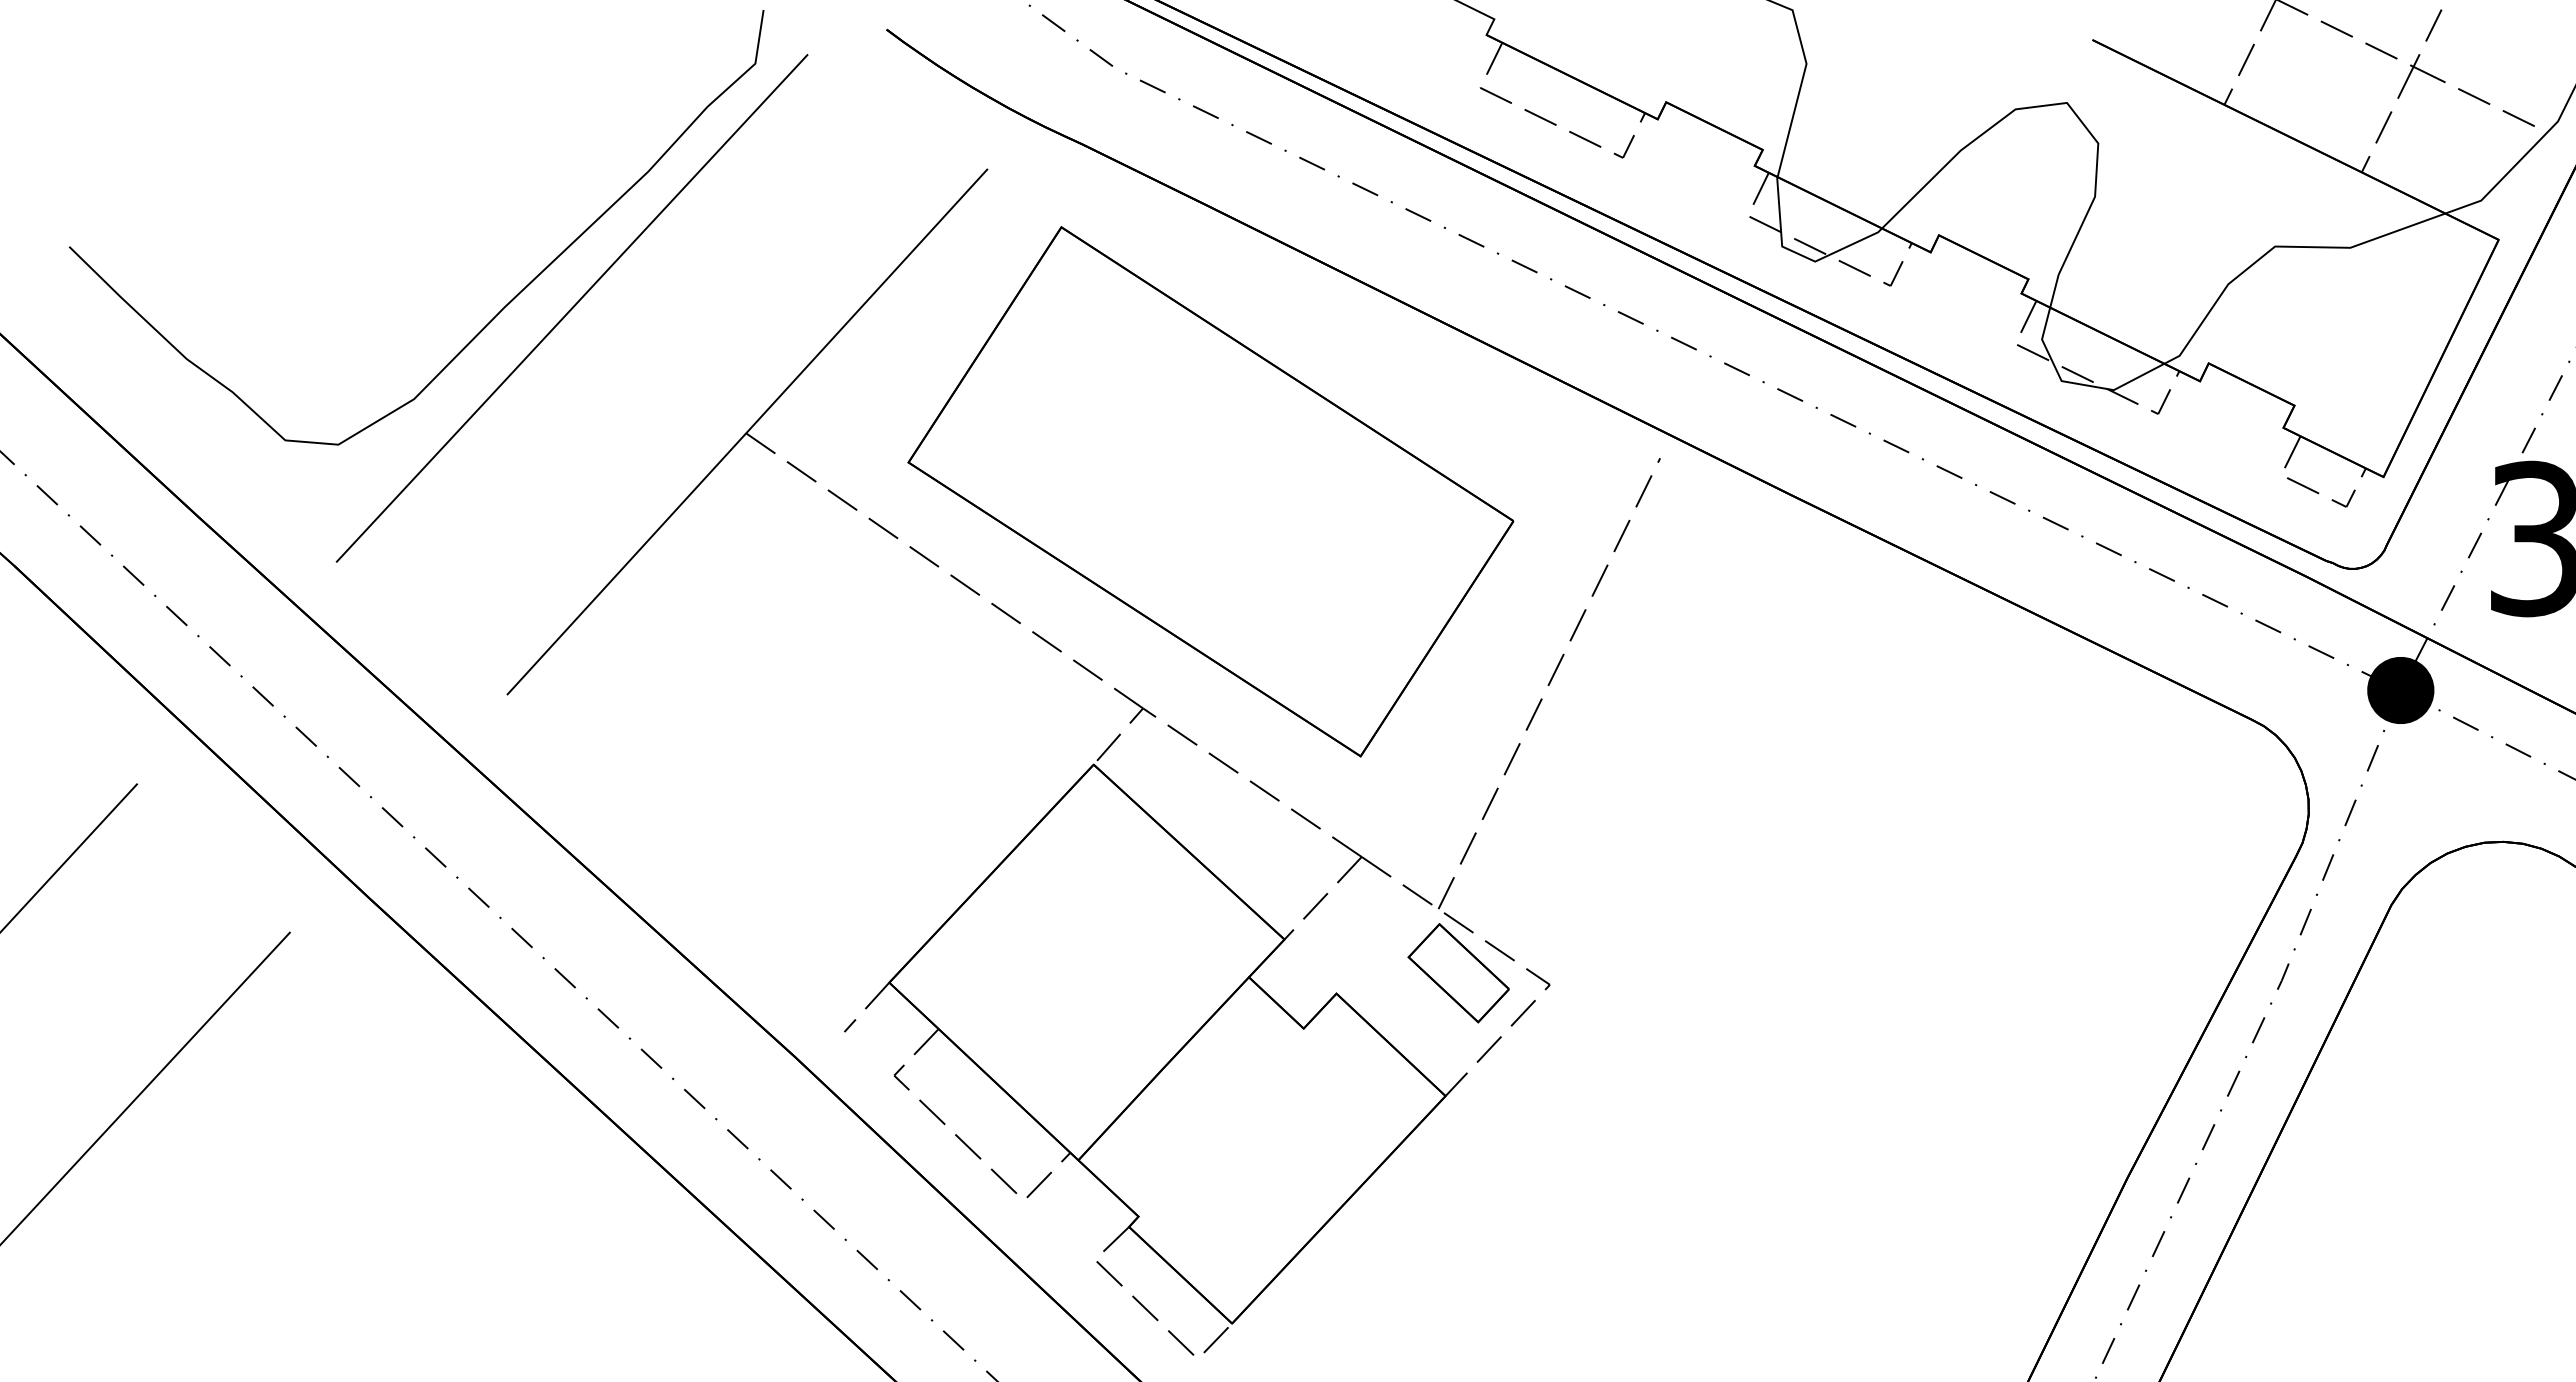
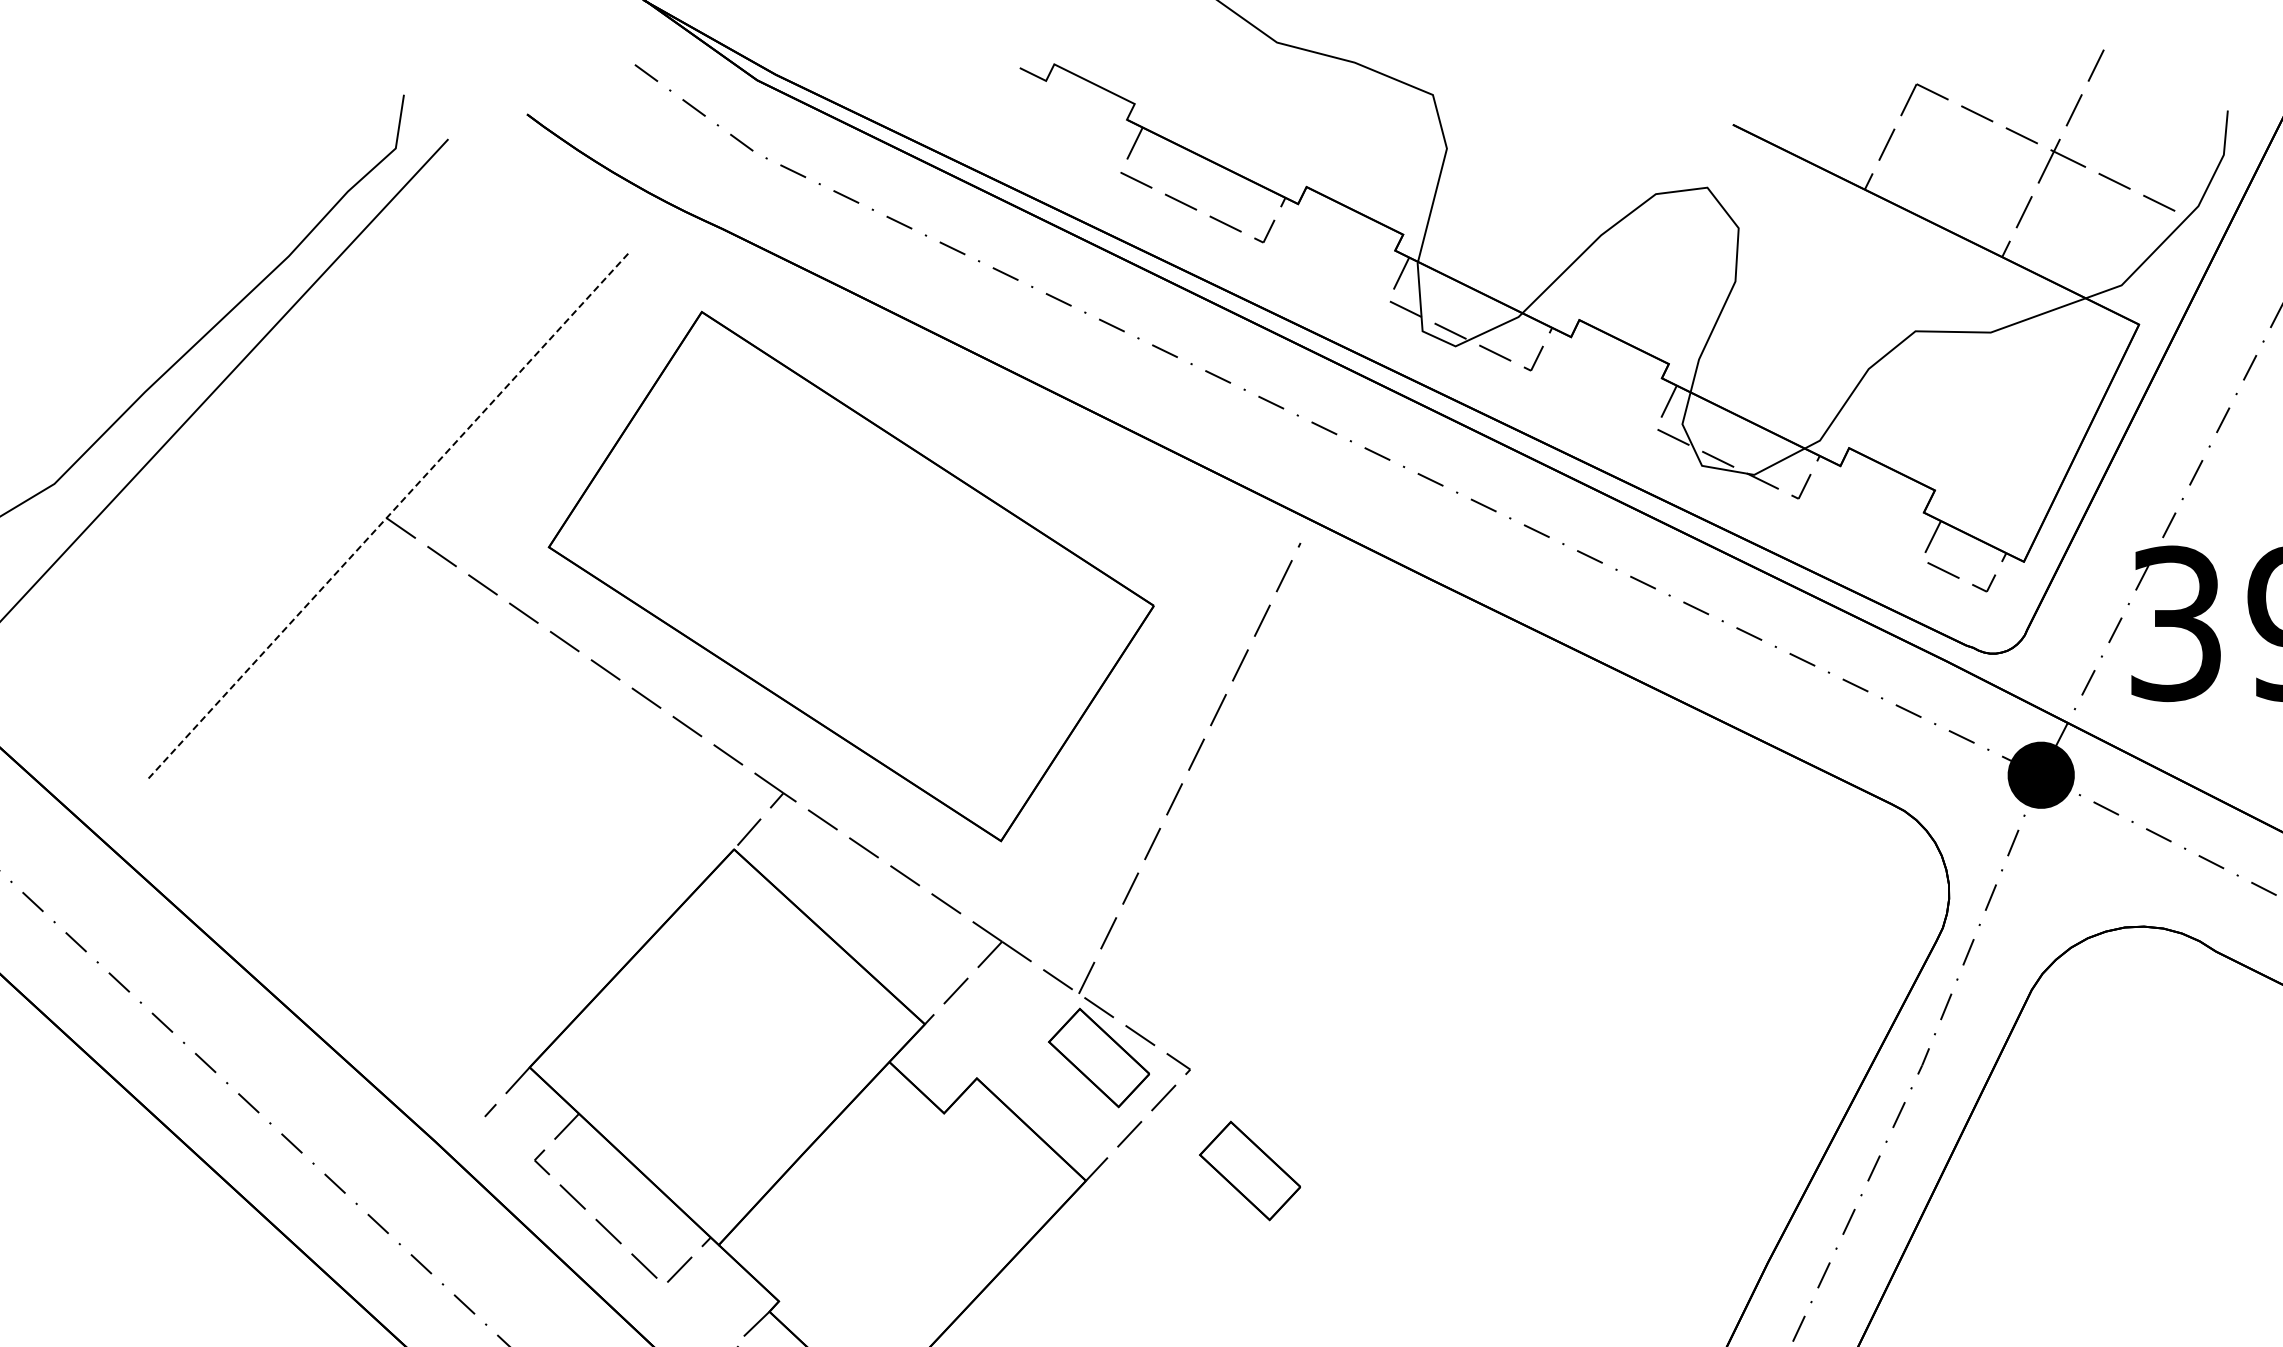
line: (747, 432) -> (387, 517), solid -> dashed
part: (1609, 1086) -> (1249, 1171), added

